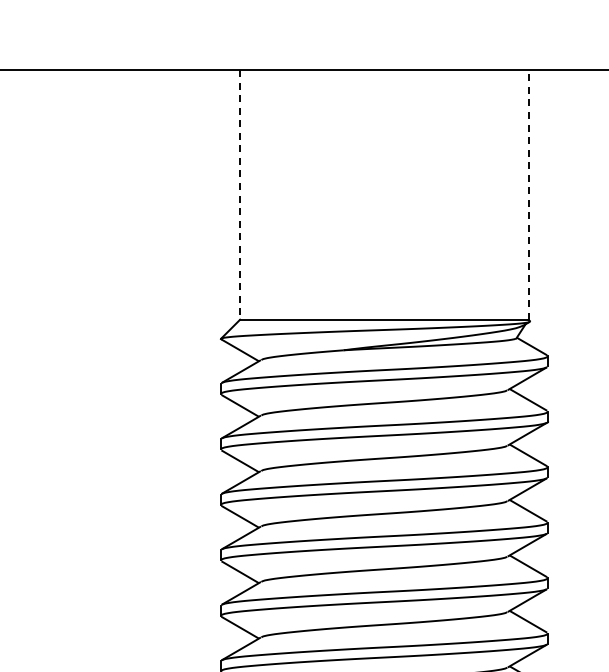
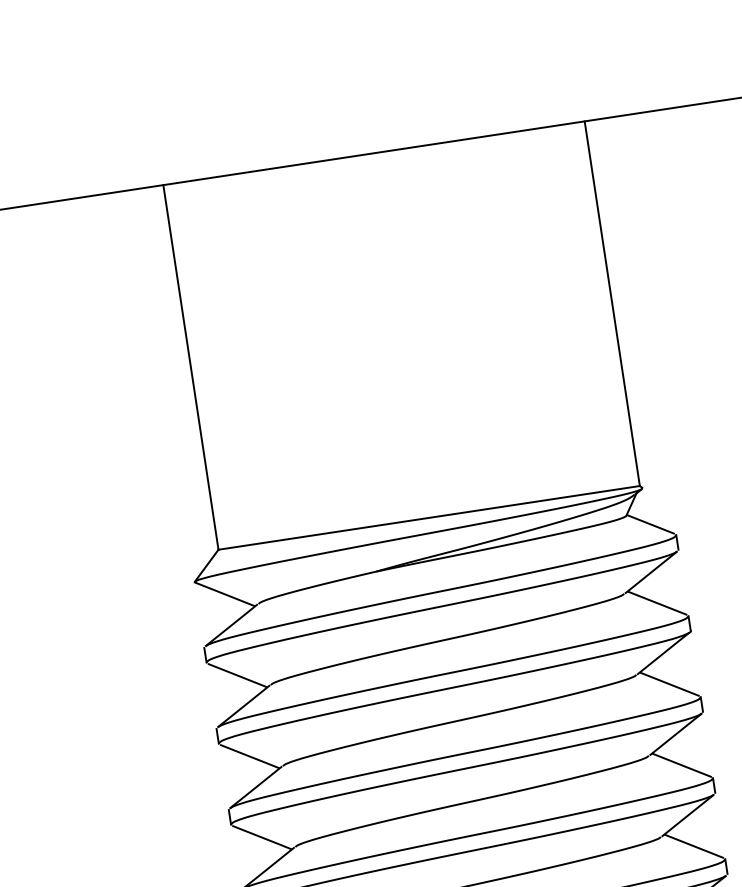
line: (240, 194) -> (191, 366), dashed -> solid
line: (528, 194) -> (612, 303), dashed -> solid

